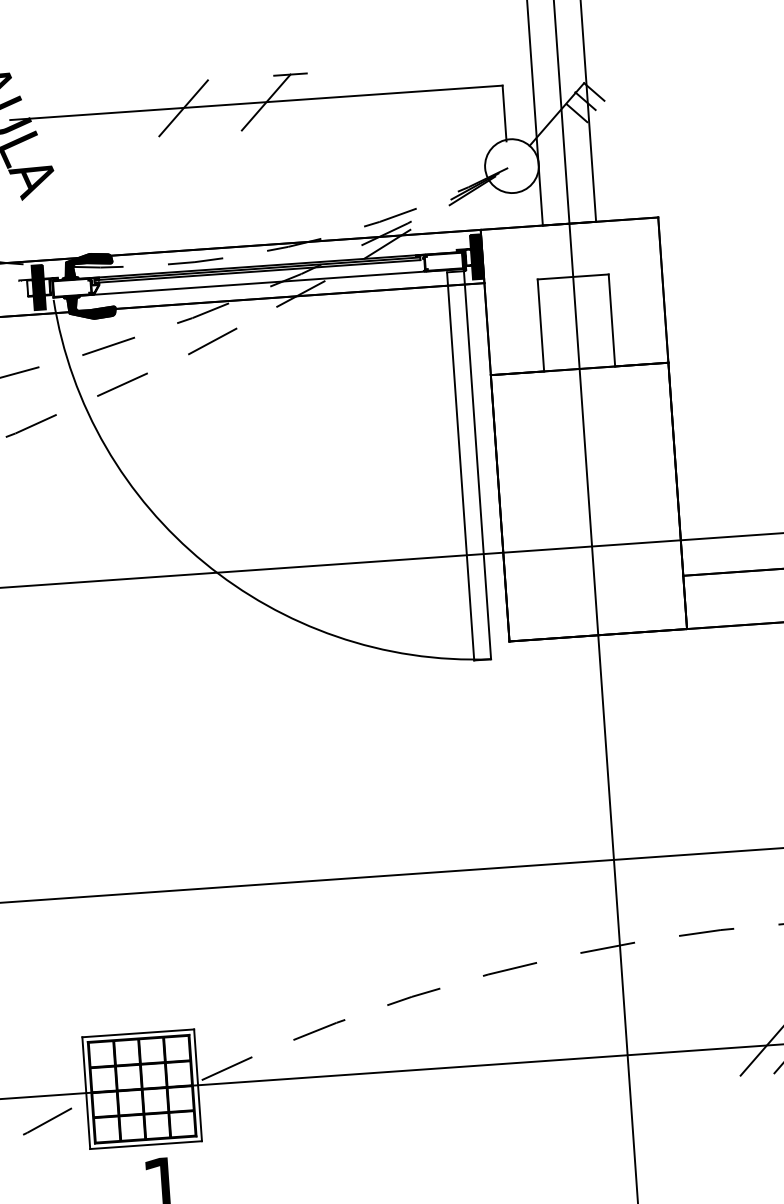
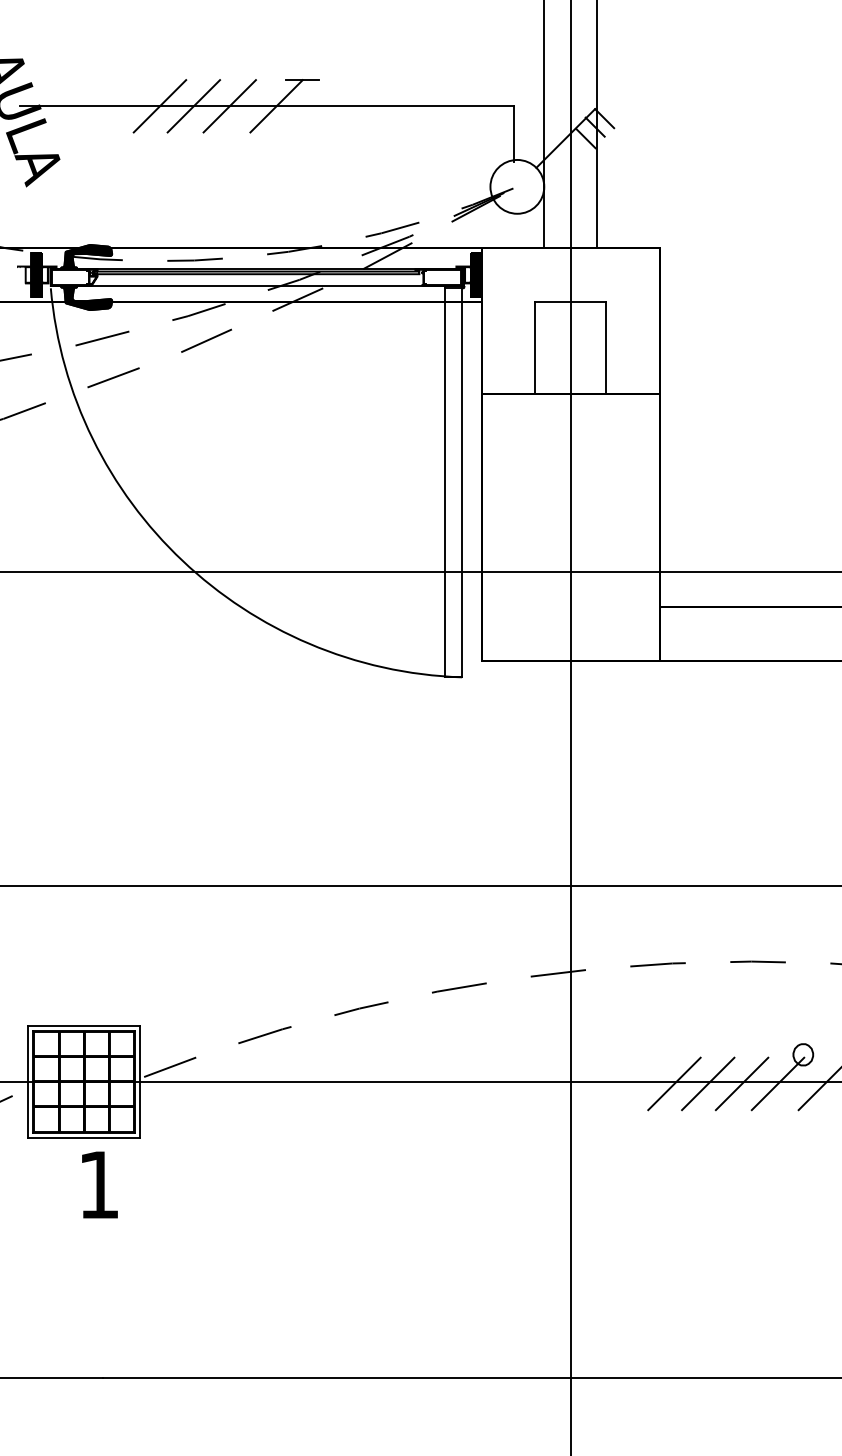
line: (219, 106) -> (229, 106), added
line: (149, 110) -> (159, 106), added
line: (731, 1049) -> (674, 1083), added

